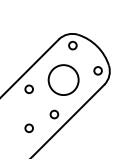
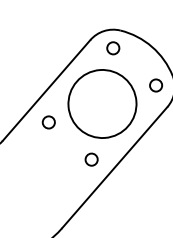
circle: (63, 79) -> (102, 103), size x1.43
circle: (28, 127) -> (51, 183), removed

